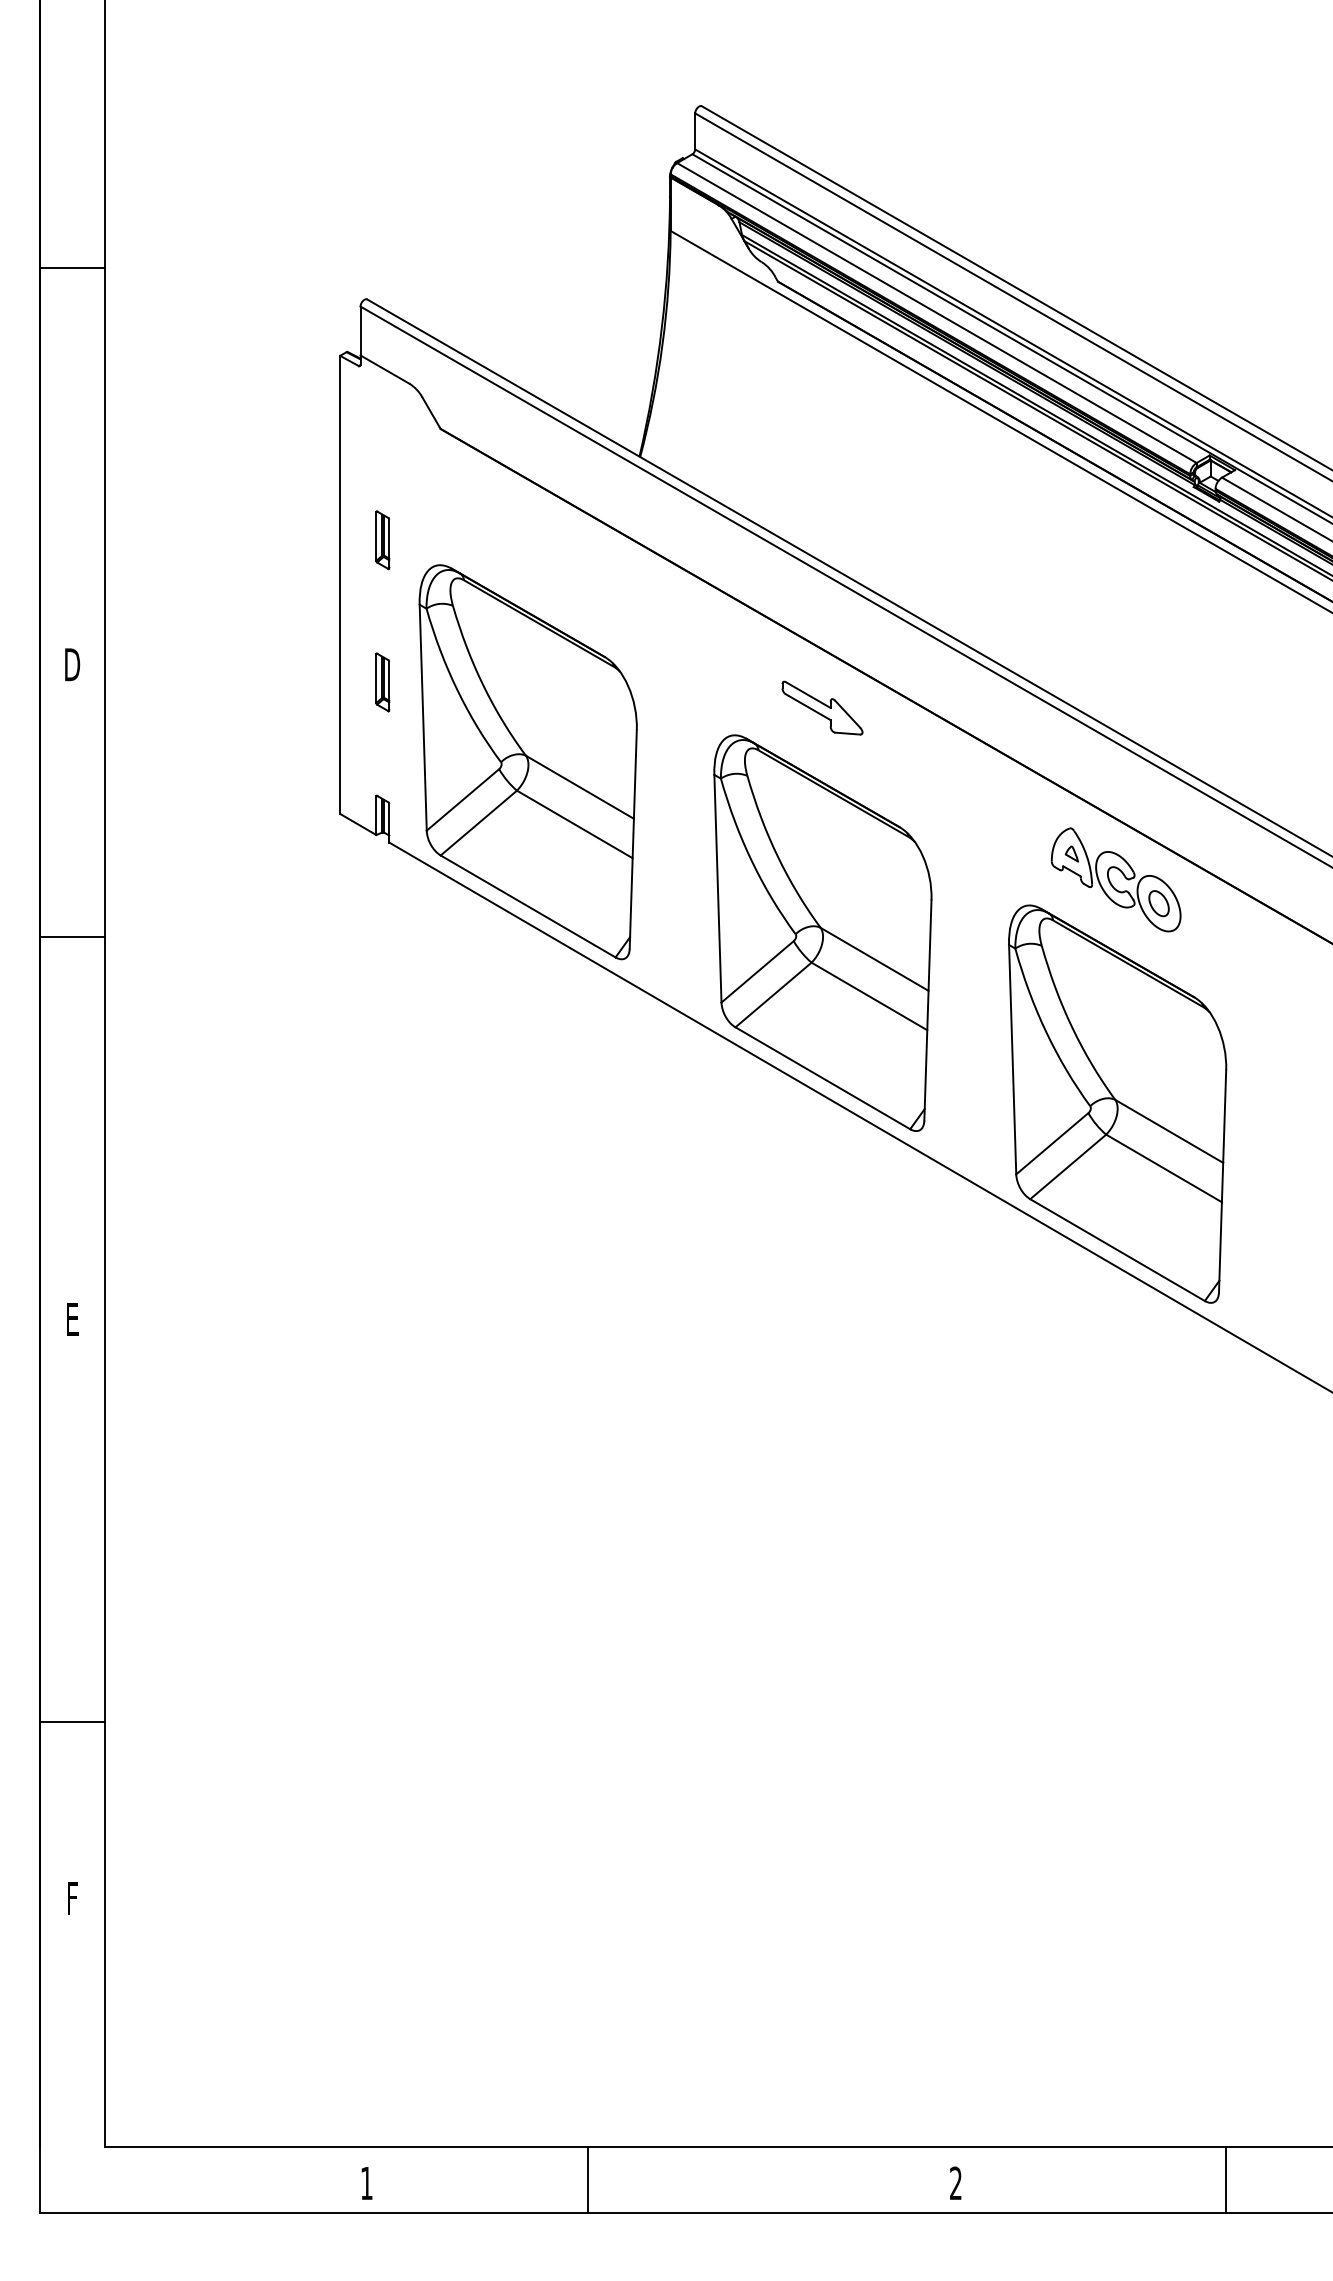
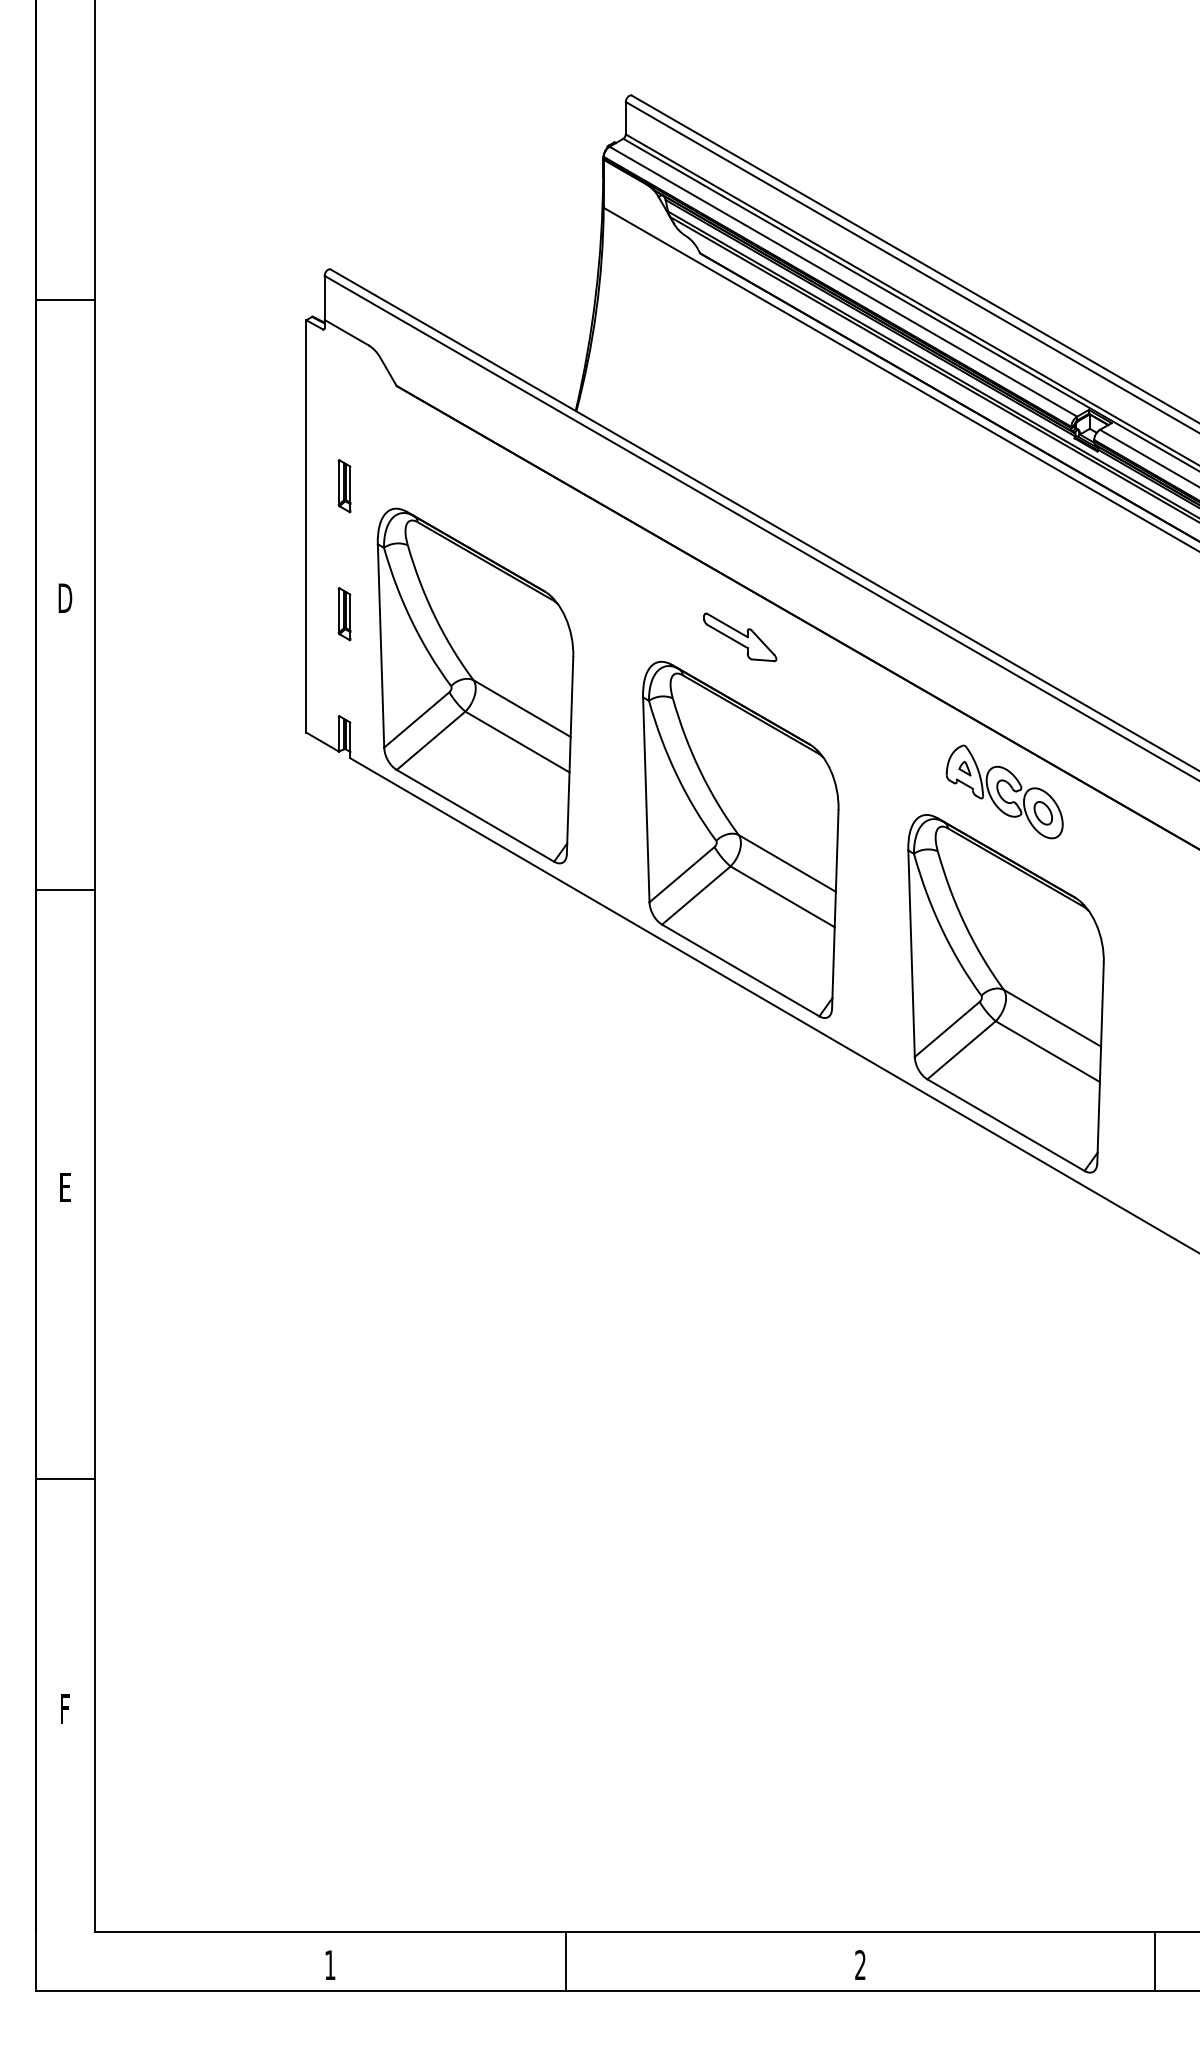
line: (71, 268) -> (64, 300), moved
line: (71, 937) -> (64, 889), moved
line: (71, 1721) -> (64, 1478), moved
line: (588, 2179) -> (566, 1961), moved
line: (1225, 2179) -> (1155, 1961), moved

